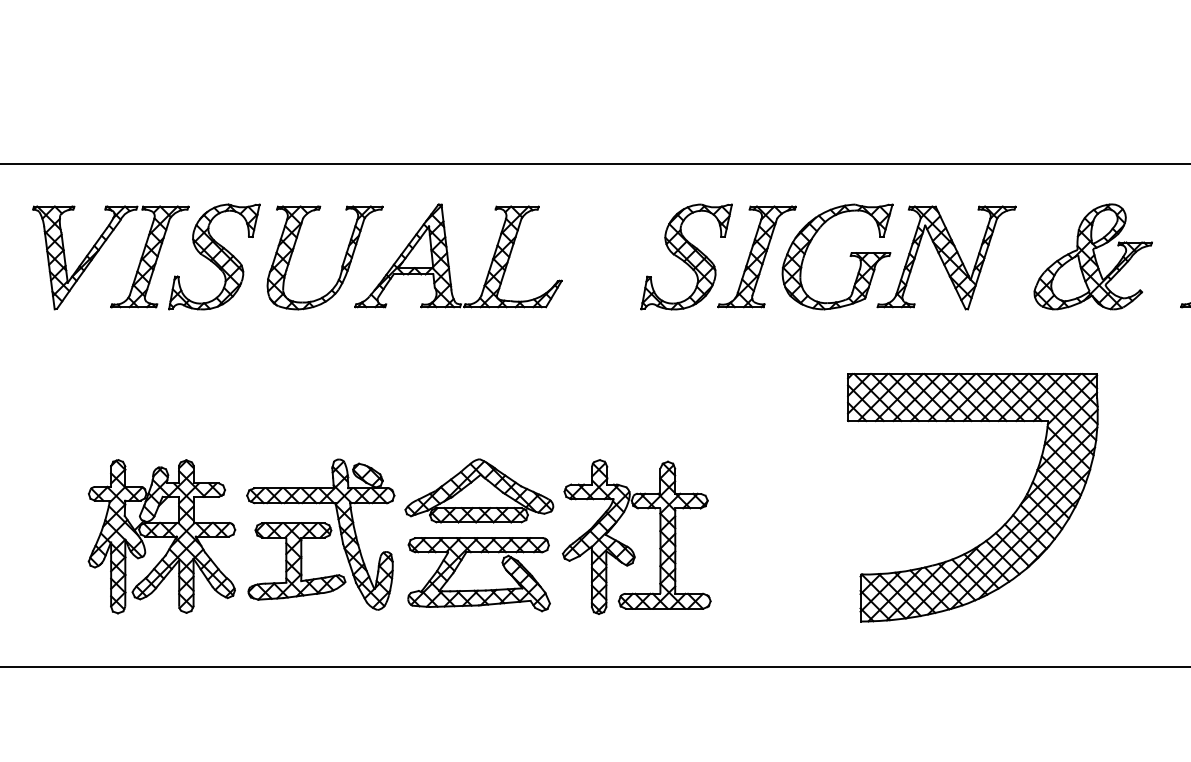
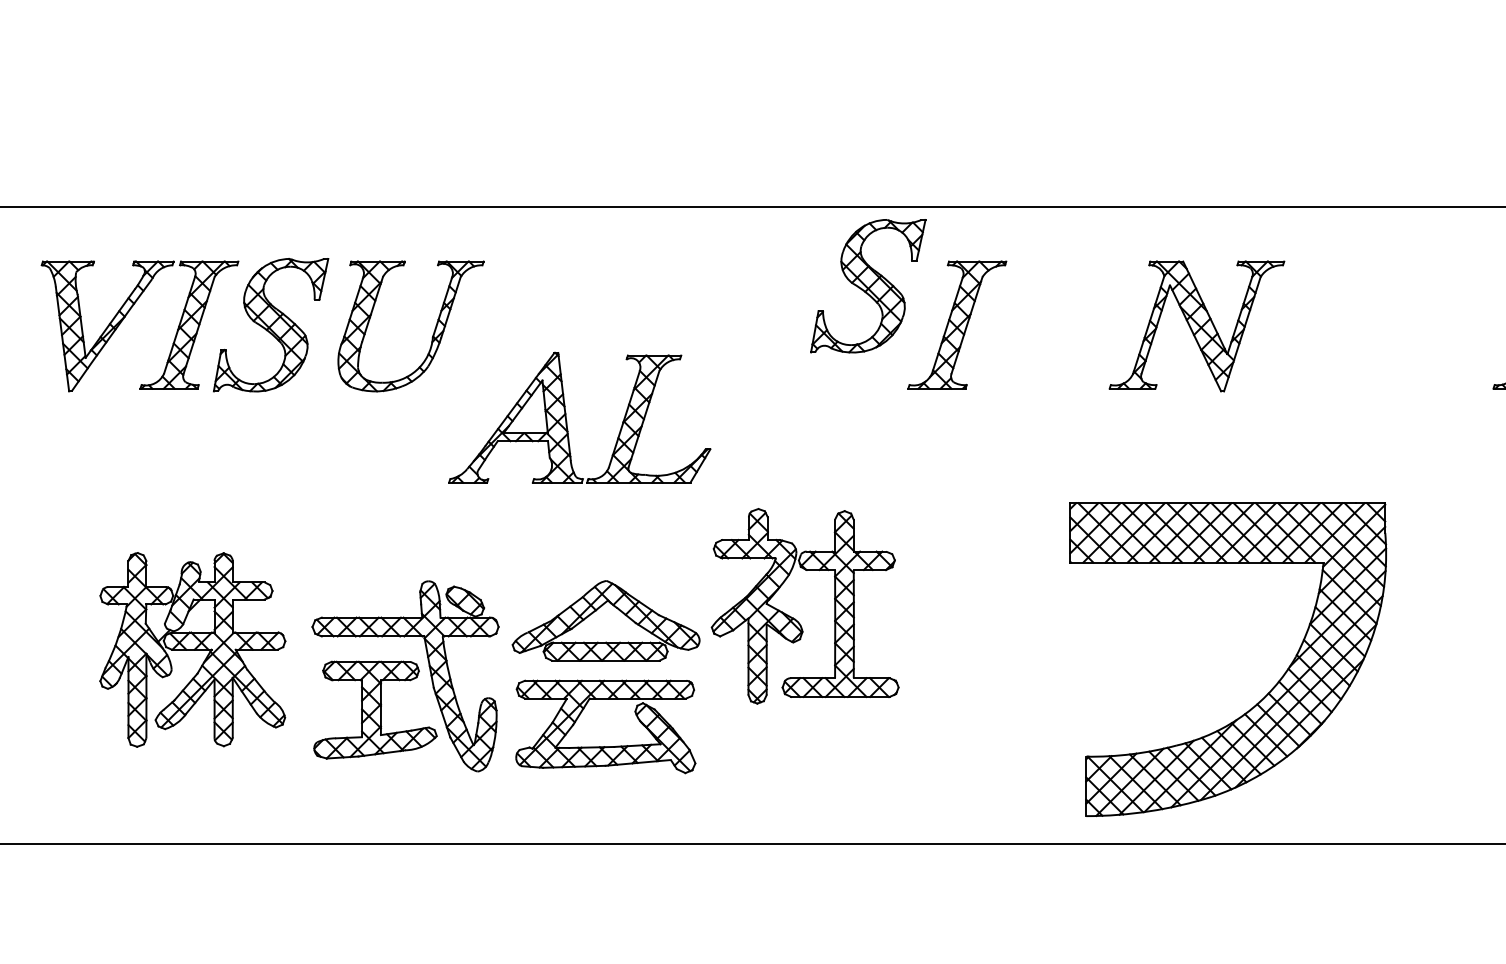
part: (849, 256) -> (1074, 324), removed
part: (1093, 256) -> (1382, 324), removed
part: (686, 257) -> (868, 286), moved
part: (448, 258) -> (567, 421), moved
part: (996, 530) -> (1258, 701), moved
part: (161, 536) -> (192, 649), moved
part: (629, 546) -> (795, 618), moved

